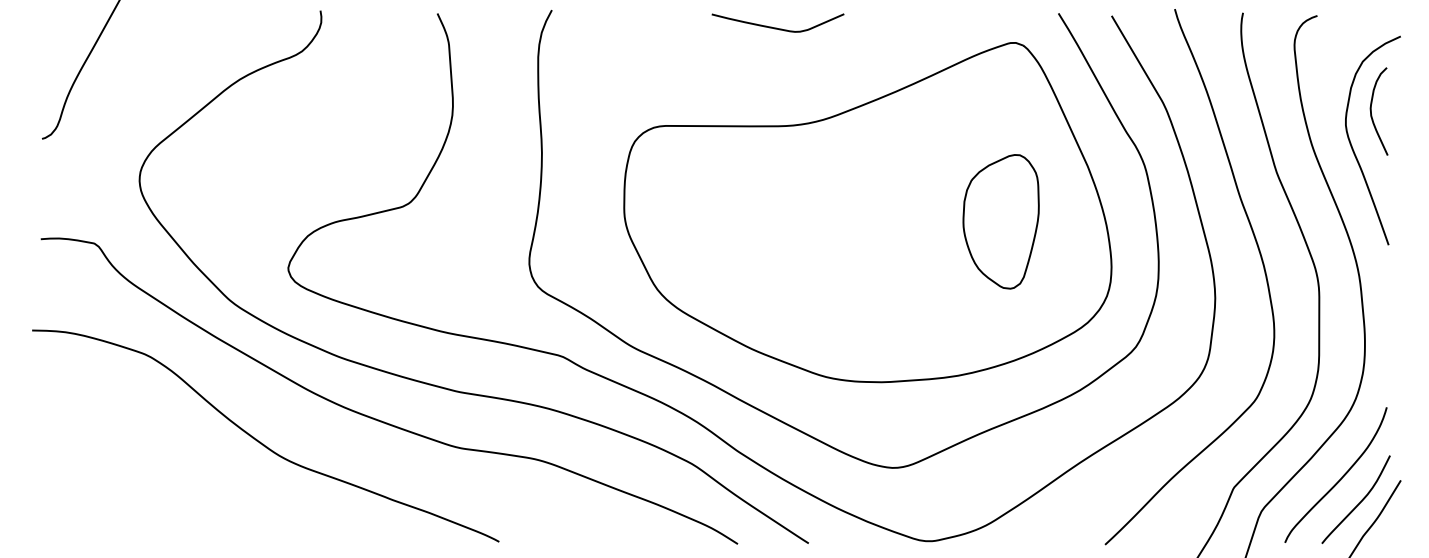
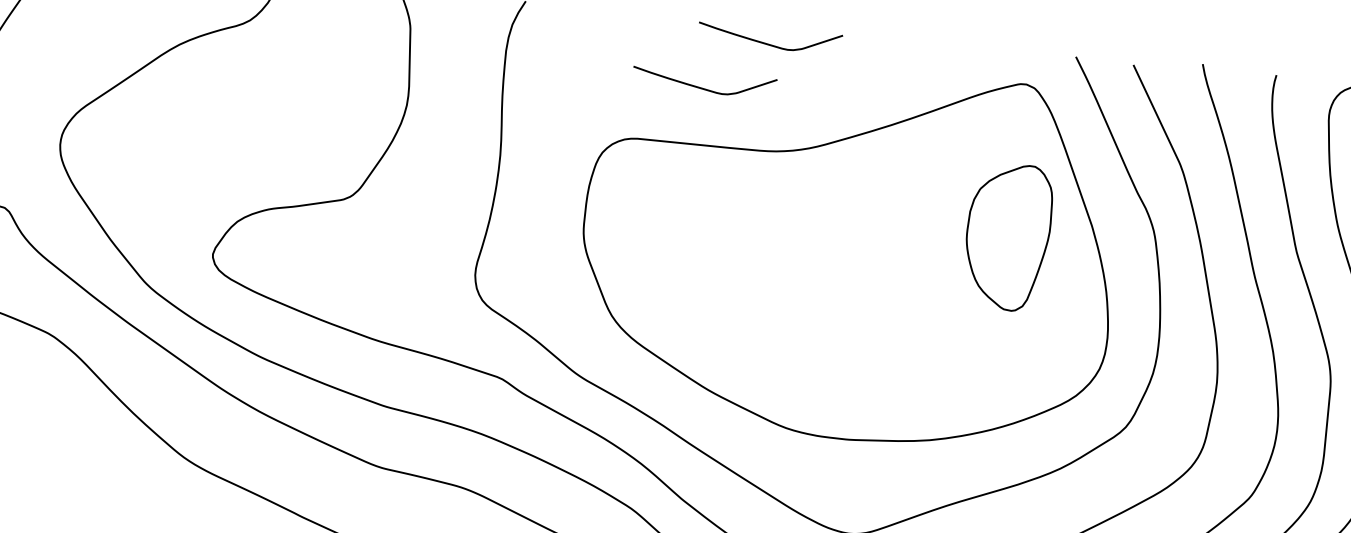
curve: (720, 73) -> (702, 87), added
part: (1000, 221) -> (1007, 236), moved

